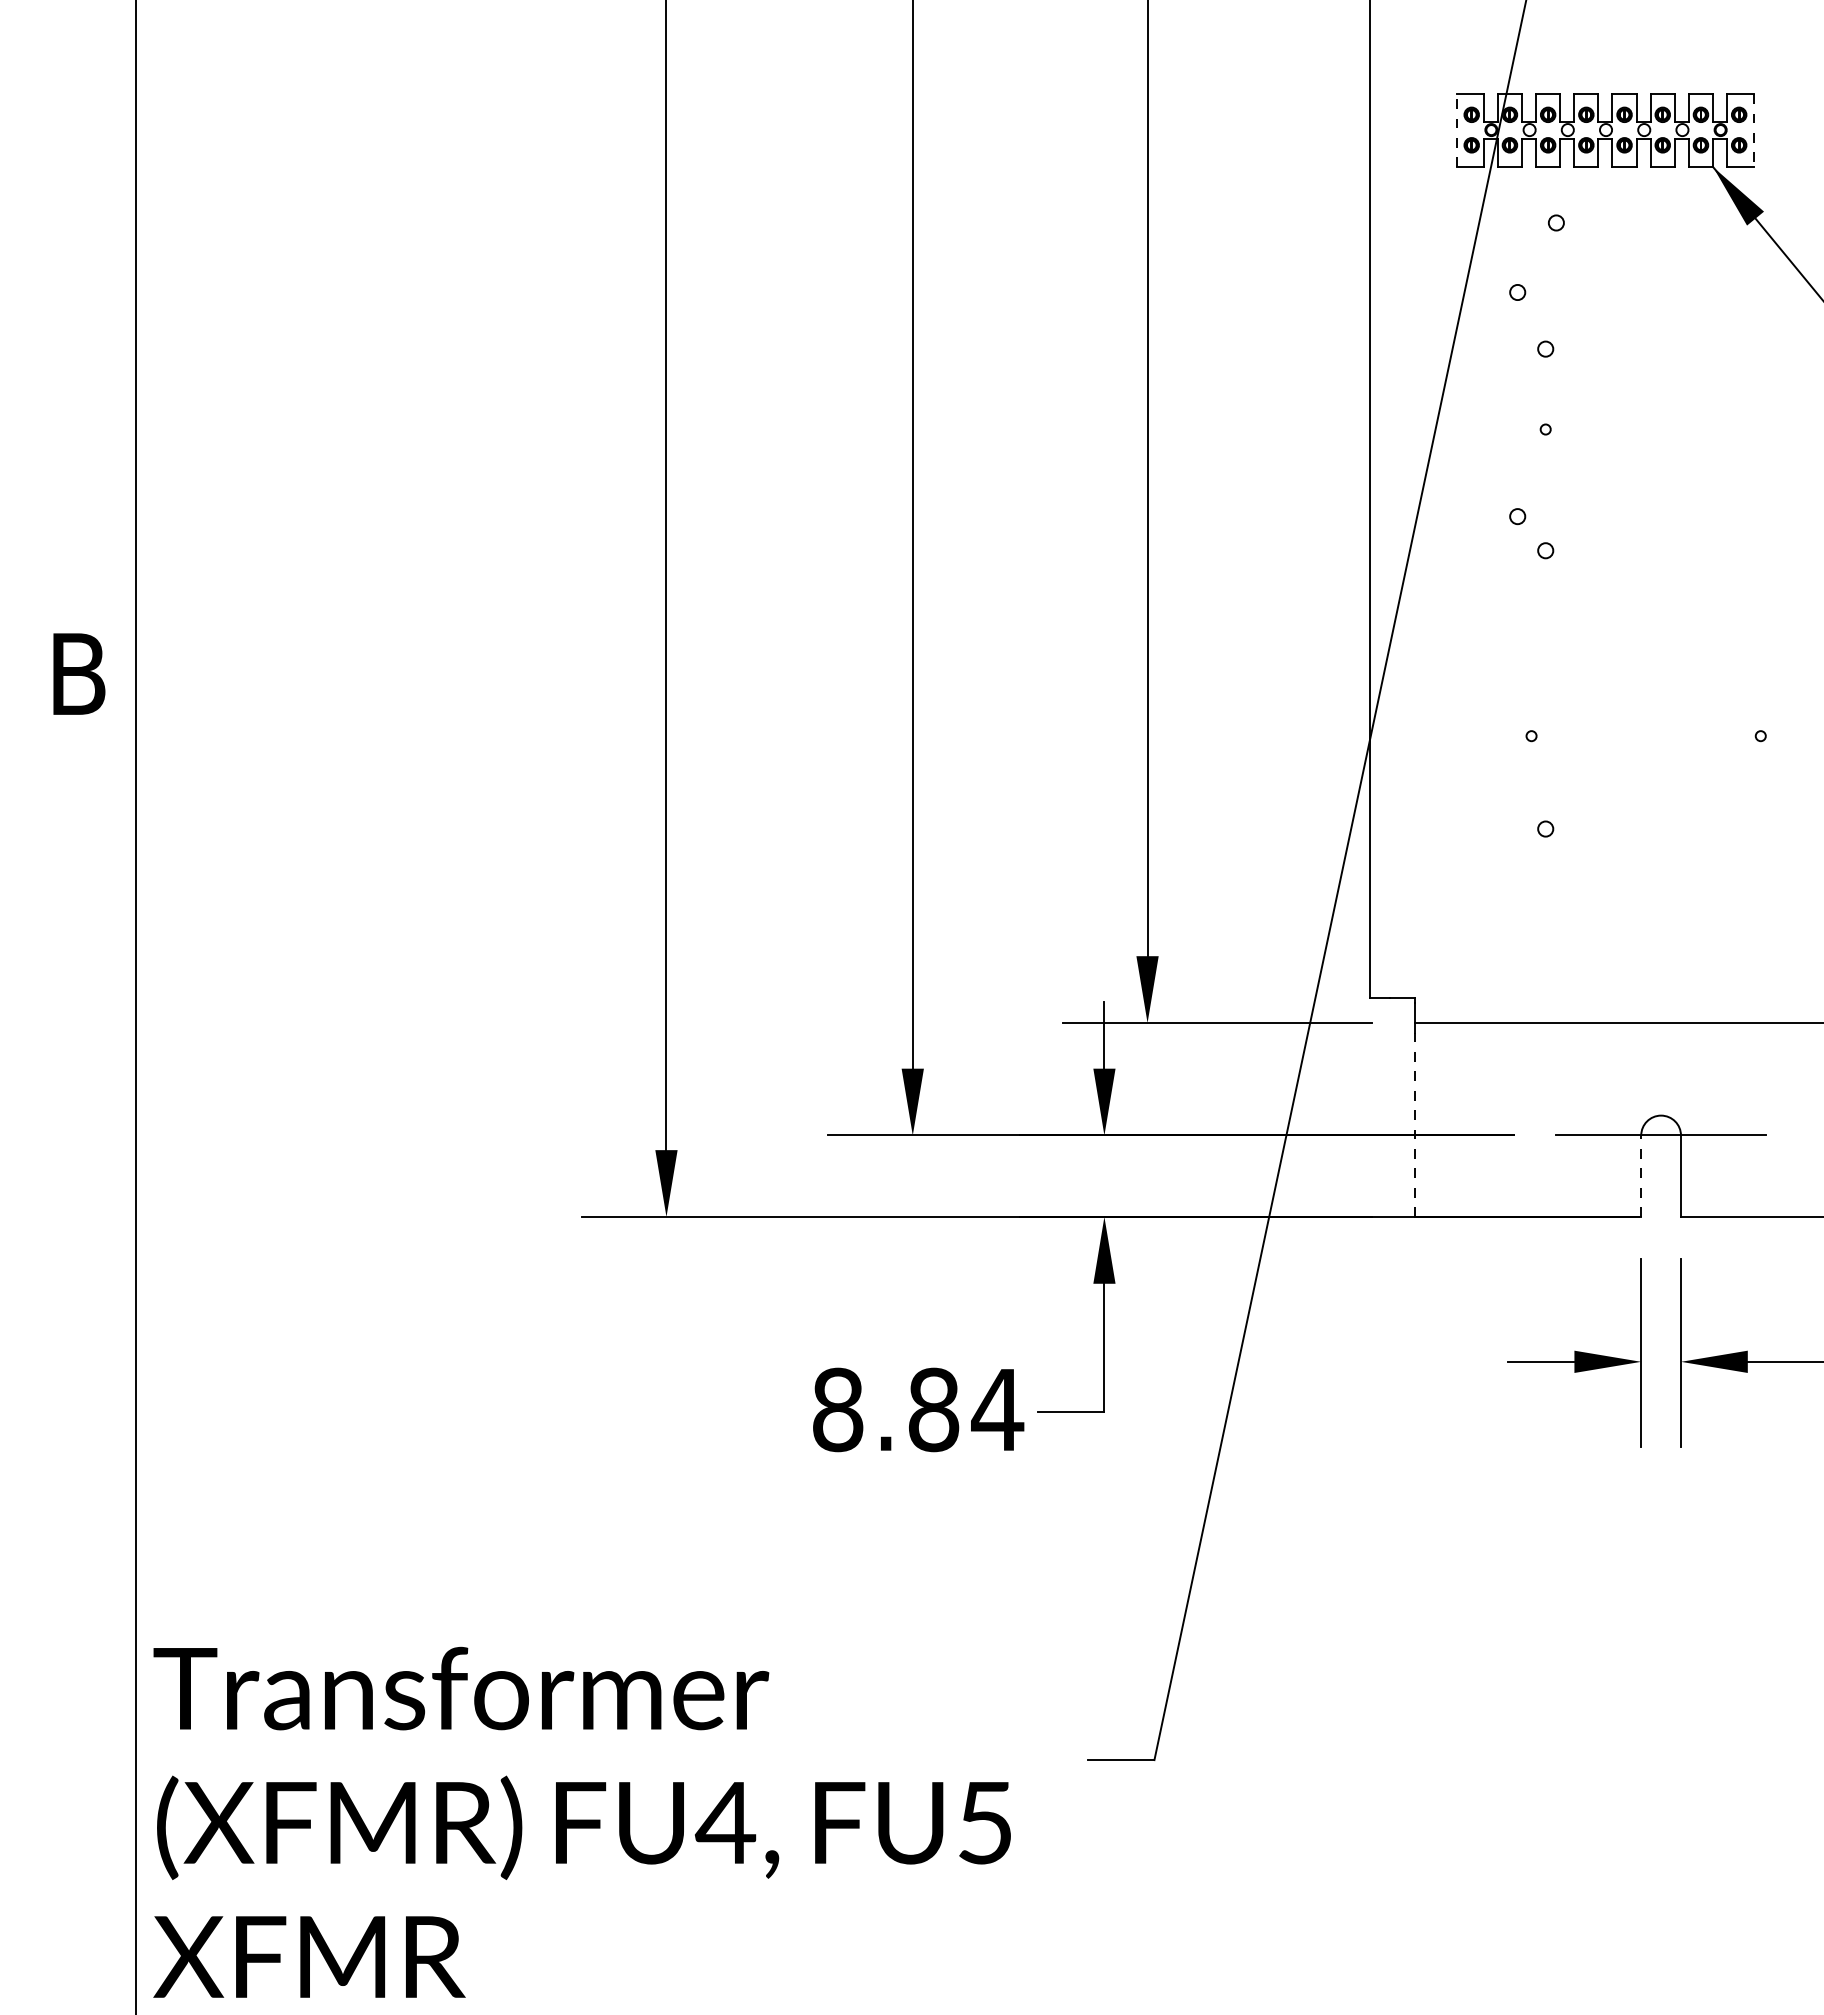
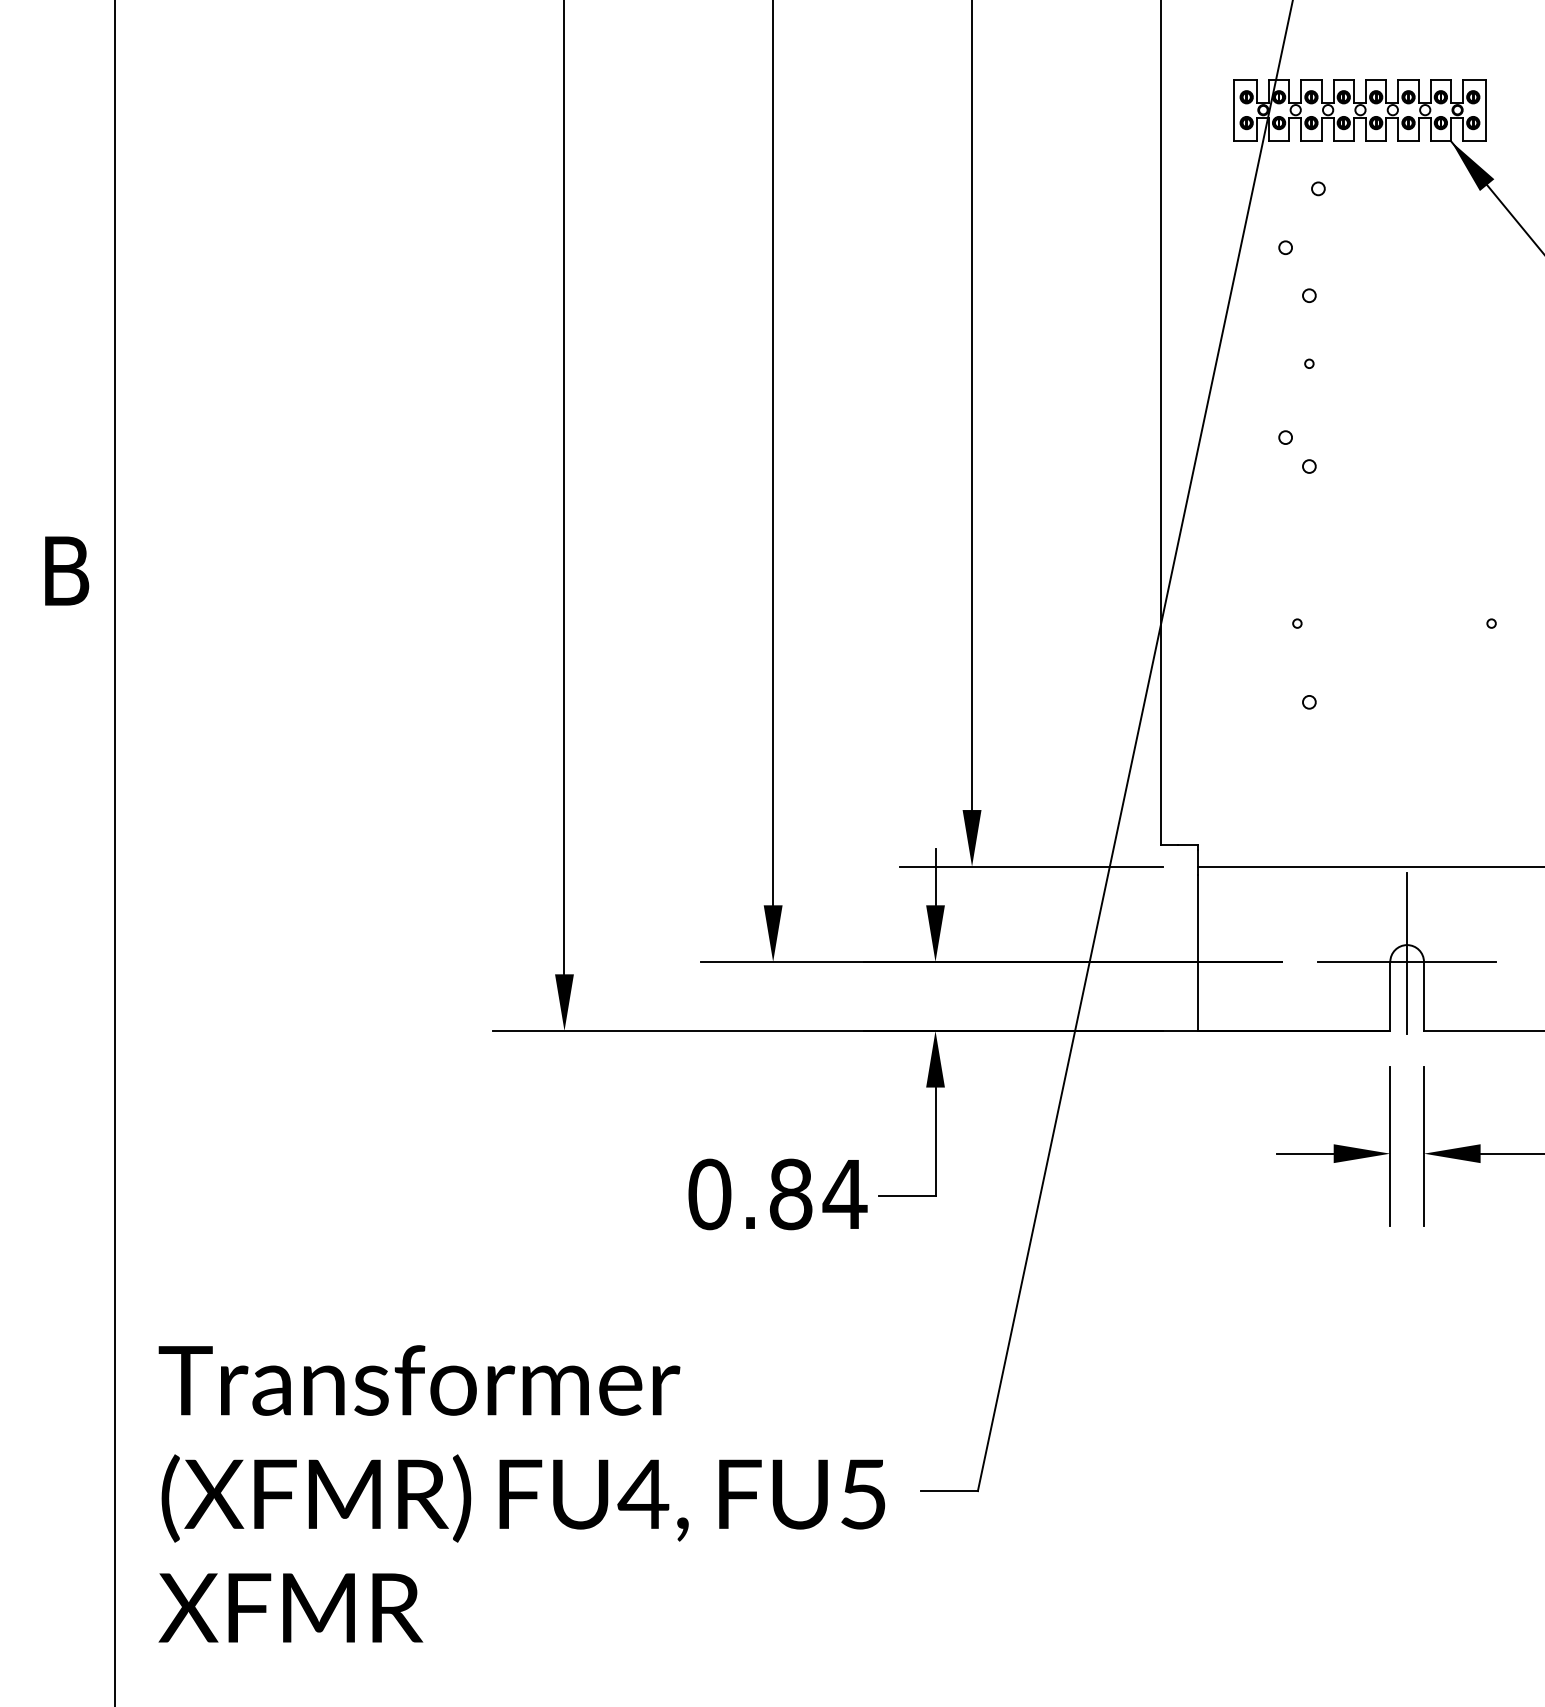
line: (1456, 130) -> (1233, 110), dashed -> solid
line: (1754, 131) -> (1486, 111), dashed -> solid
line: (1414, 1125) -> (1198, 953), dashed -> solid
line: (1661, 1125) -> (1407, 953), added
line: (1641, 1176) -> (1390, 996), dashed -> solid
text: (837, 1409) -> (709, 1194), 8.84 -> 0.84
text: (581, 1821) -> (521, 1493), moved

